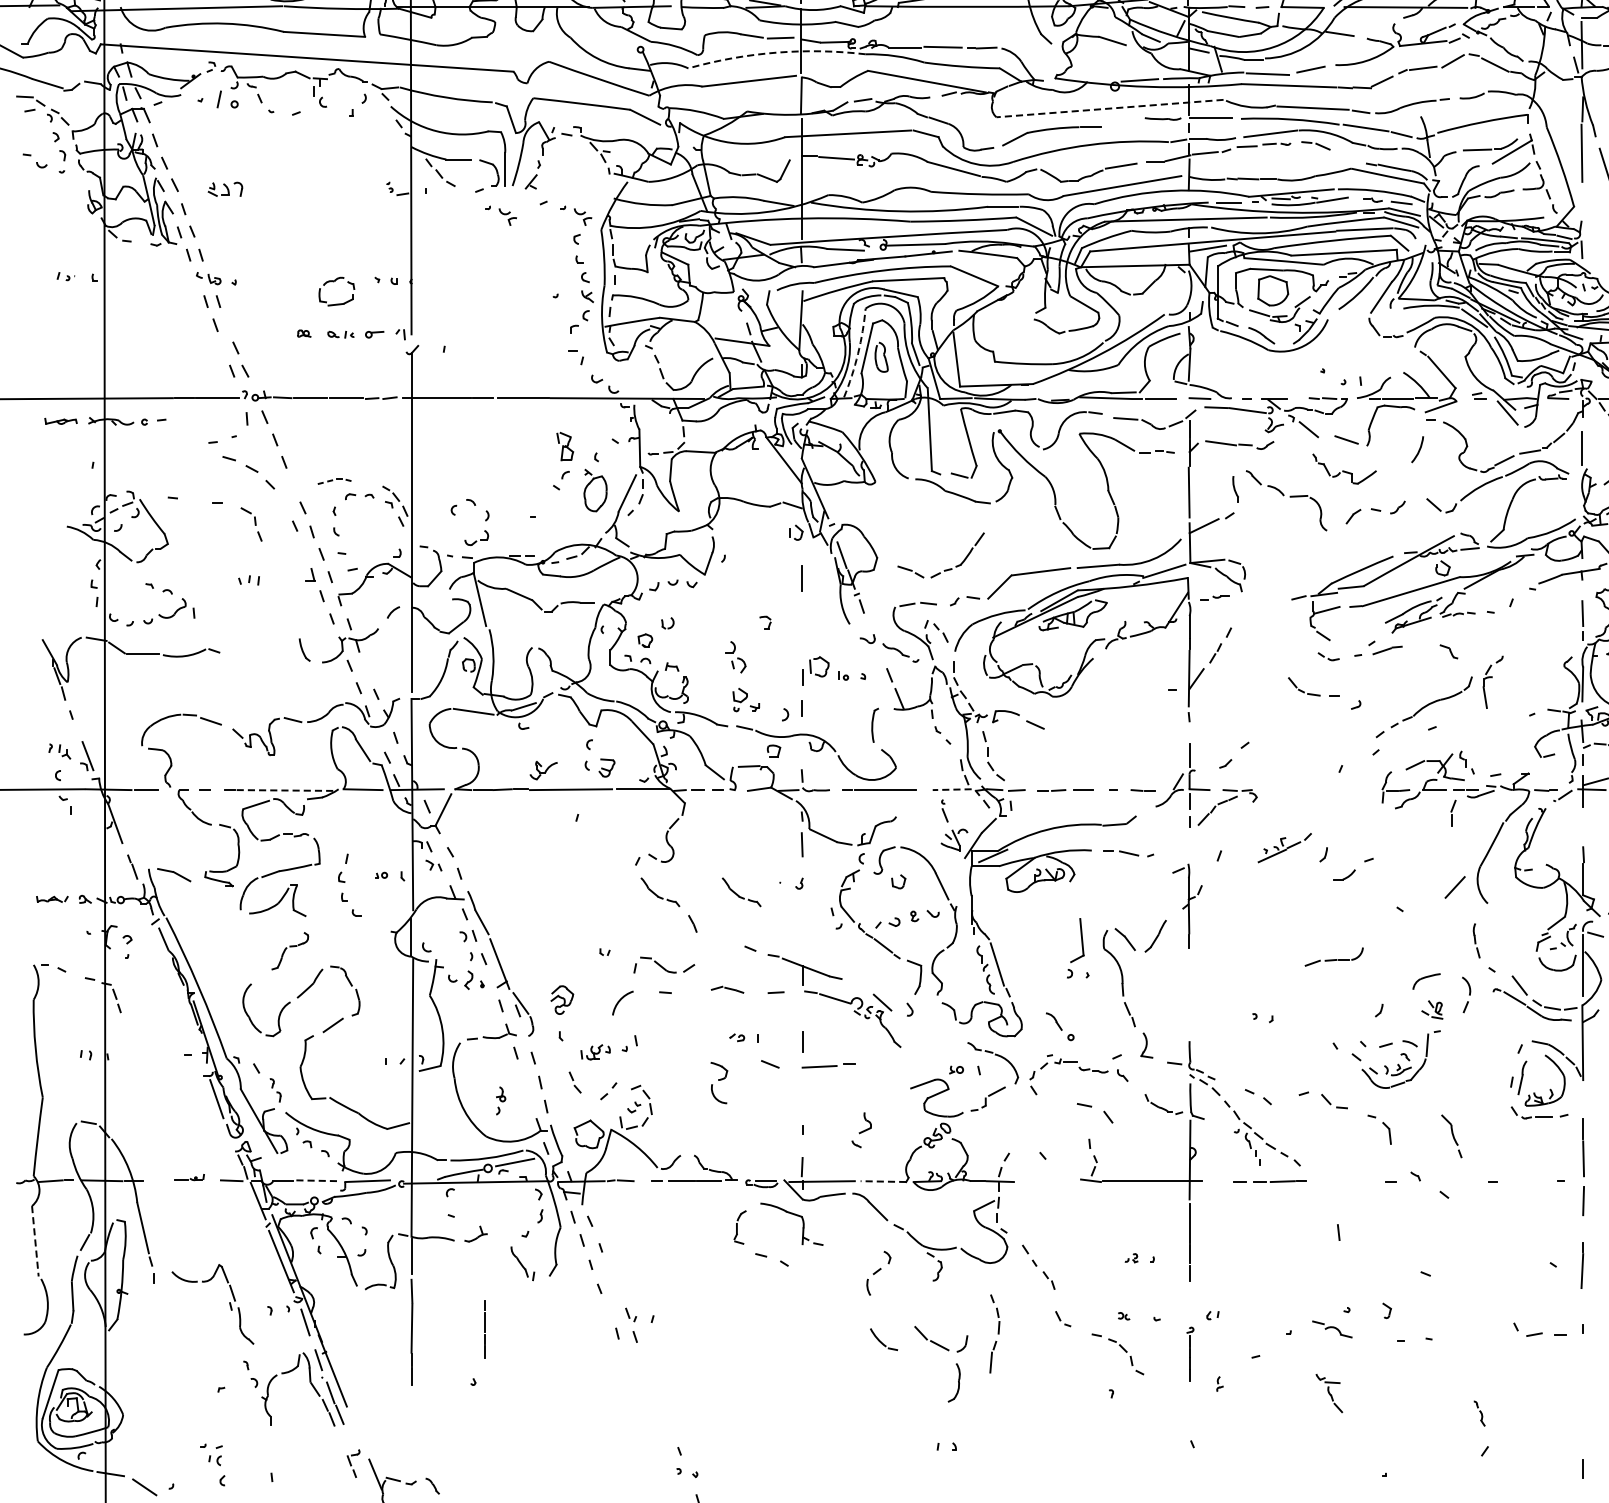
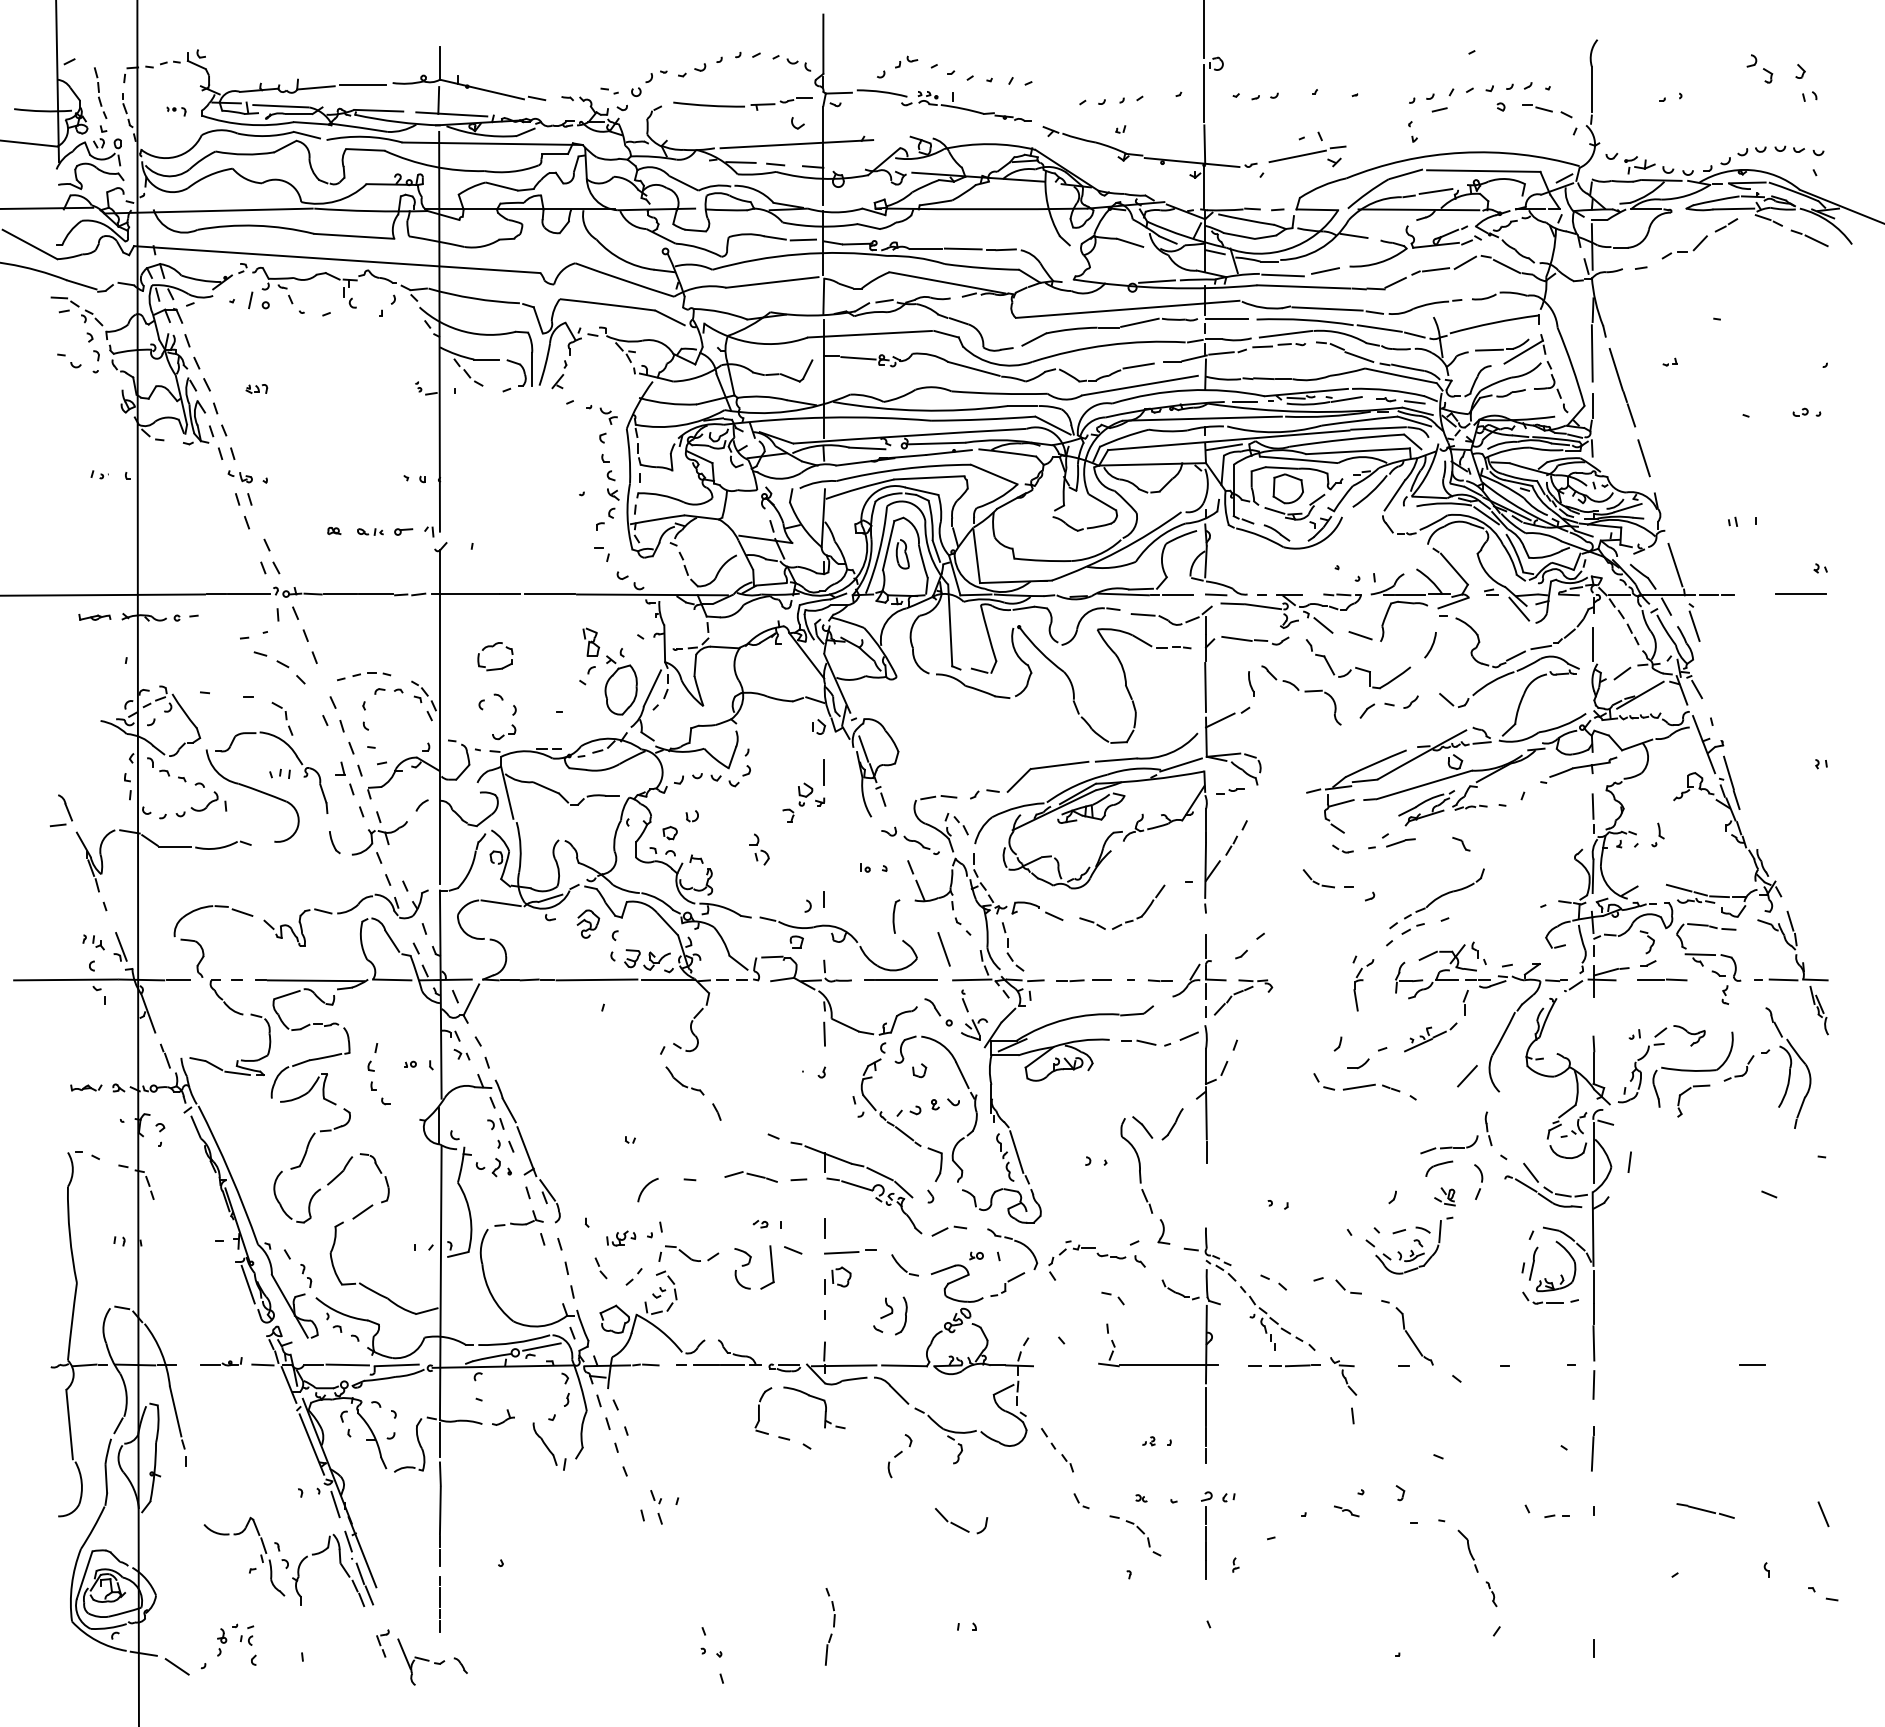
arc: (776, 52) -> (799, 254), dashed -> solid
line: (1109, 108) -> (1127, 309), dashed -> solid
line: (1122, 121) -> (1139, 322), added
line: (1345, 156) -> (1359, 356), added
part: (225, 188) -> (256, 388), size x0.62
line: (1582, 206) -> (1592, 405), added
part: (500, 215) -> (527, 414), removed
part: (333, 282) -> (492, 647), moved
arc: (857, 353) -> (879, 550), dashed -> solid
part: (1344, 469) -> (1358, 664), size x1.67
part: (334, 481) -> (364, 676), size x1.67
part: (594, 490) -> (620, 685), size x1.43
part: (947, 568) -> (1128, 920), moved
part: (125, 572) -> (158, 766), added
part: (715, 583) -> (739, 776), added
part: (235, 593) -> (266, 786), added
part: (26, 617) -> (60, 810), added
part: (815, 670) -> (837, 1280), moved
part: (1492, 682) -> (1363, 985), moved
part: (746, 699) -> (811, 794), moved
part: (1399, 737) -> (1412, 928), added
line: (922, 758) -> (943, 949), added
part: (543, 769) -> (656, 960), moved
line: (951, 789) -> (971, 979), dashed -> solid
line: (286, 790) -> (316, 980), dashed -> solid
part: (1284, 848) -> (1430, 1037), moved
line: (205, 883) -> (237, 1072), added
part: (741, 891) -> (764, 1080), removed
part: (1342, 893) -> (1356, 1082), added
part: (1187, 906) -> (1203, 1094), size x1.67
part: (1077, 940) -> (767, 1267), moved
part: (290, 950) -> (320, 1138), size x1.67
part: (1334, 956) -> (1449, 1144), moved
part: (663, 964) -> (688, 1253), moved
line: (857, 986) -> (879, 1173), added
part: (726, 989) -> (750, 1176), size x1.67
part: (562, 999) -> (588, 923), moved
part: (1060, 1026) -> (938, 1012), moved
part: (928, 1044) -> (948, 1230), added
part: (501, 1101) -> (222, 1642), moved
line: (1583, 1101) -> (1593, 1286), added
part: (1094, 1113) -> (1112, 1298), size x0.62
part: (1451, 1135) -> (1467, 1550), moved
line: (1400, 1158) -> (1413, 1343), added
part: (189, 1177) -> (221, 1361), size x1.43
line: (318, 1181) -> (348, 1365), dashed -> solid
line: (883, 1181) -> (904, 1365), dashed -> solid
part: (740, 1226) -> (763, 1410), size x1.43
line: (35, 1241) -> (69, 1424), dashed -> solid
part: (522, 1263) -> (549, 1446), size x1.43
part: (229, 1304) -> (260, 1556), moved
line: (484, 1329) -> (439, 1604), moved
part: (1332, 1329) -> (1346, 1511), size x0.62
part: (995, 1333) -> (830, 1626), moved
part: (1545, 1333) -> (1556, 1515), size x0.62
part: (883, 1339) -> (904, 1265), moved
part: (1190, 1353) -> (1206, 1535), size x1.67
part: (954, 1382) -> (901, 1315), moved
part: (1329, 1393) -> (1343, 1376), moved

